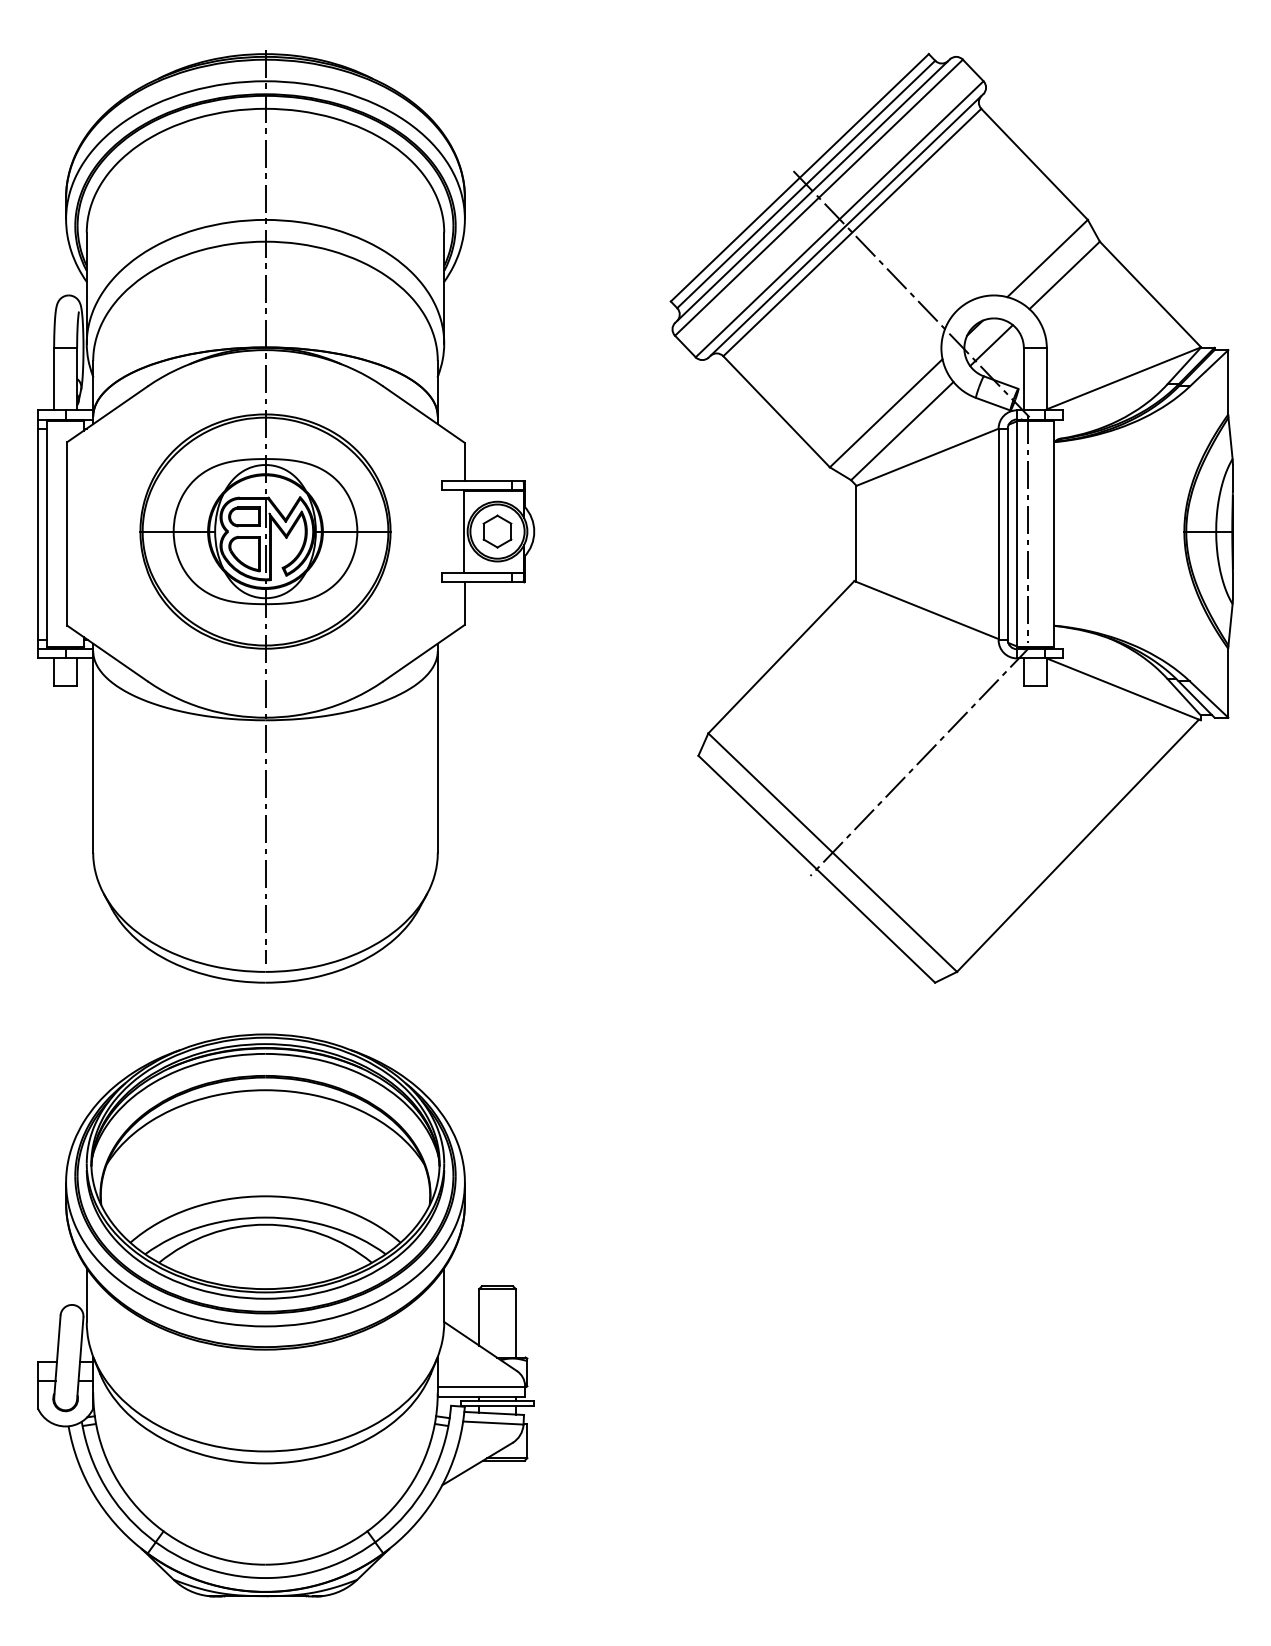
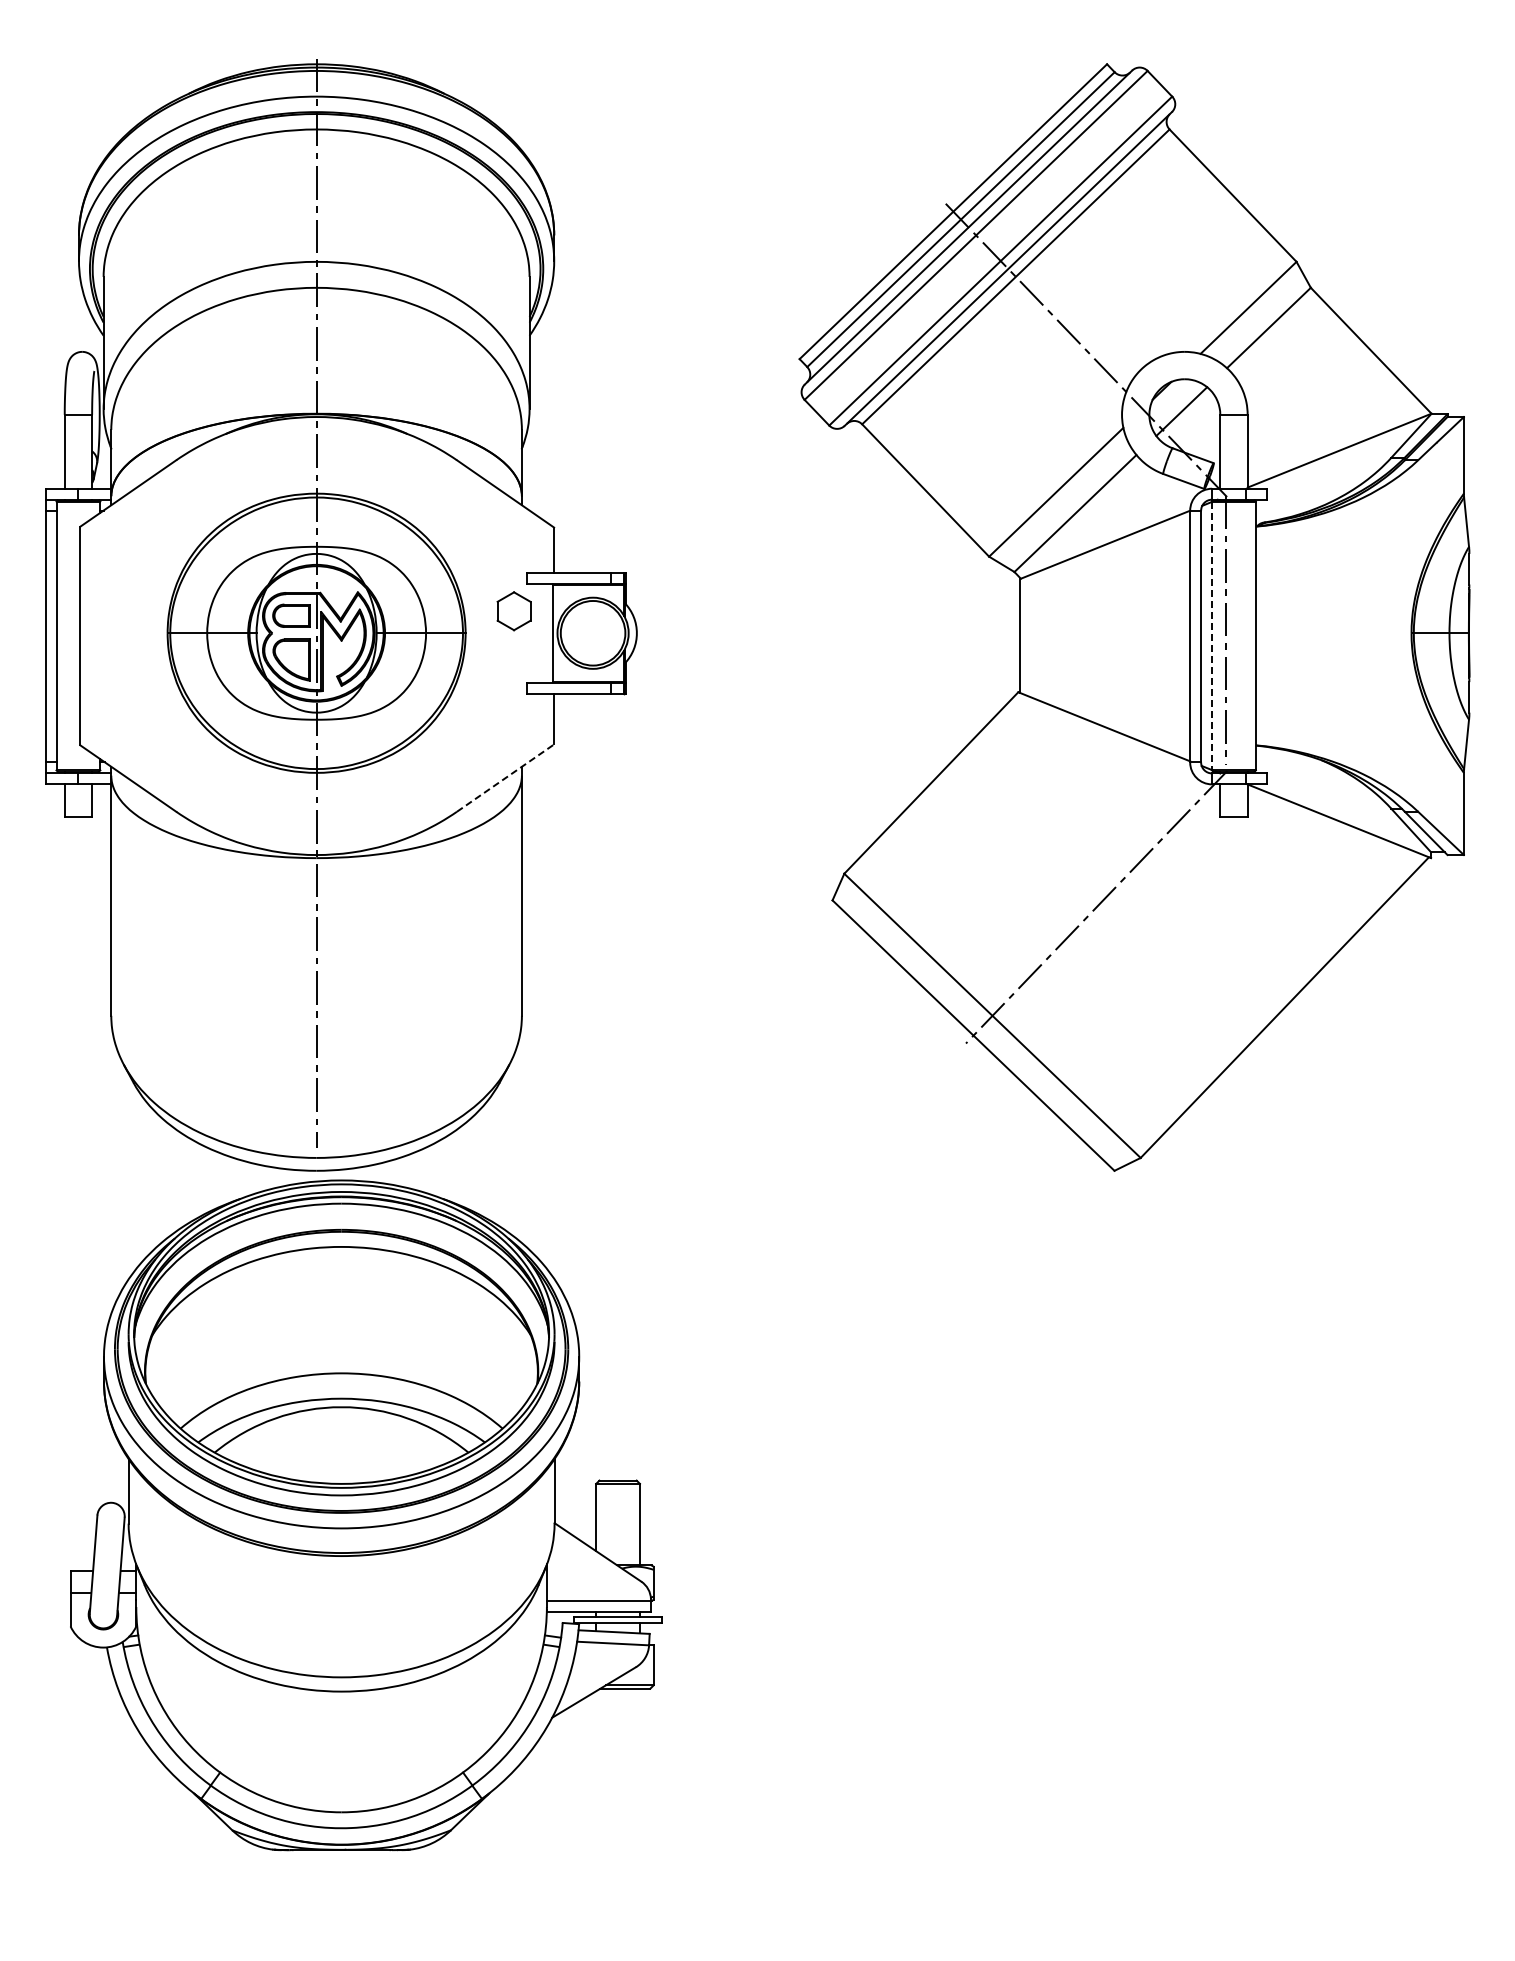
part: (497, 531) -> (513, 611), moved
line: (1017, 534) -> (1212, 636), solid -> dashed
line: (424, 652) -> (505, 777), solid -> dashed
part: (286, 1315) -> (366, 1515), moved

